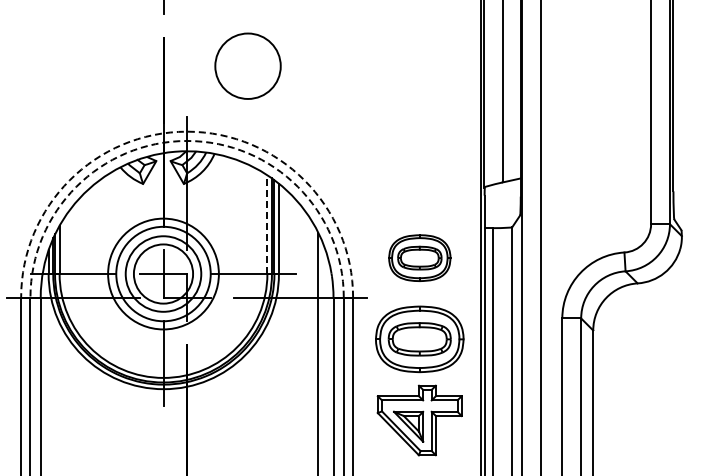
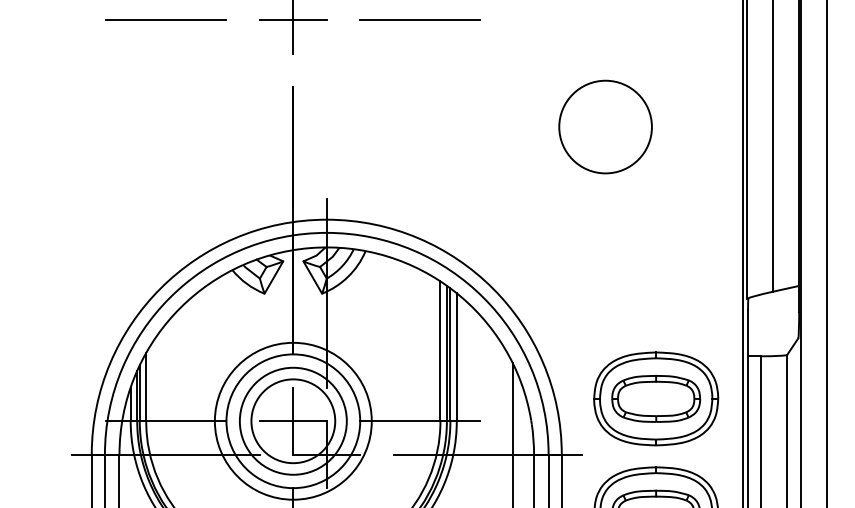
circle: (247, 65) -> (604, 126), moved
arc: (187, 131) -> (327, 219), dashed -> solid
arc: (187, 140) -> (327, 232), dashed -> solid
line: (267, 224) -> (440, 351), dashed -> solid
part: (419, 257) -> (655, 397), size x1.43

